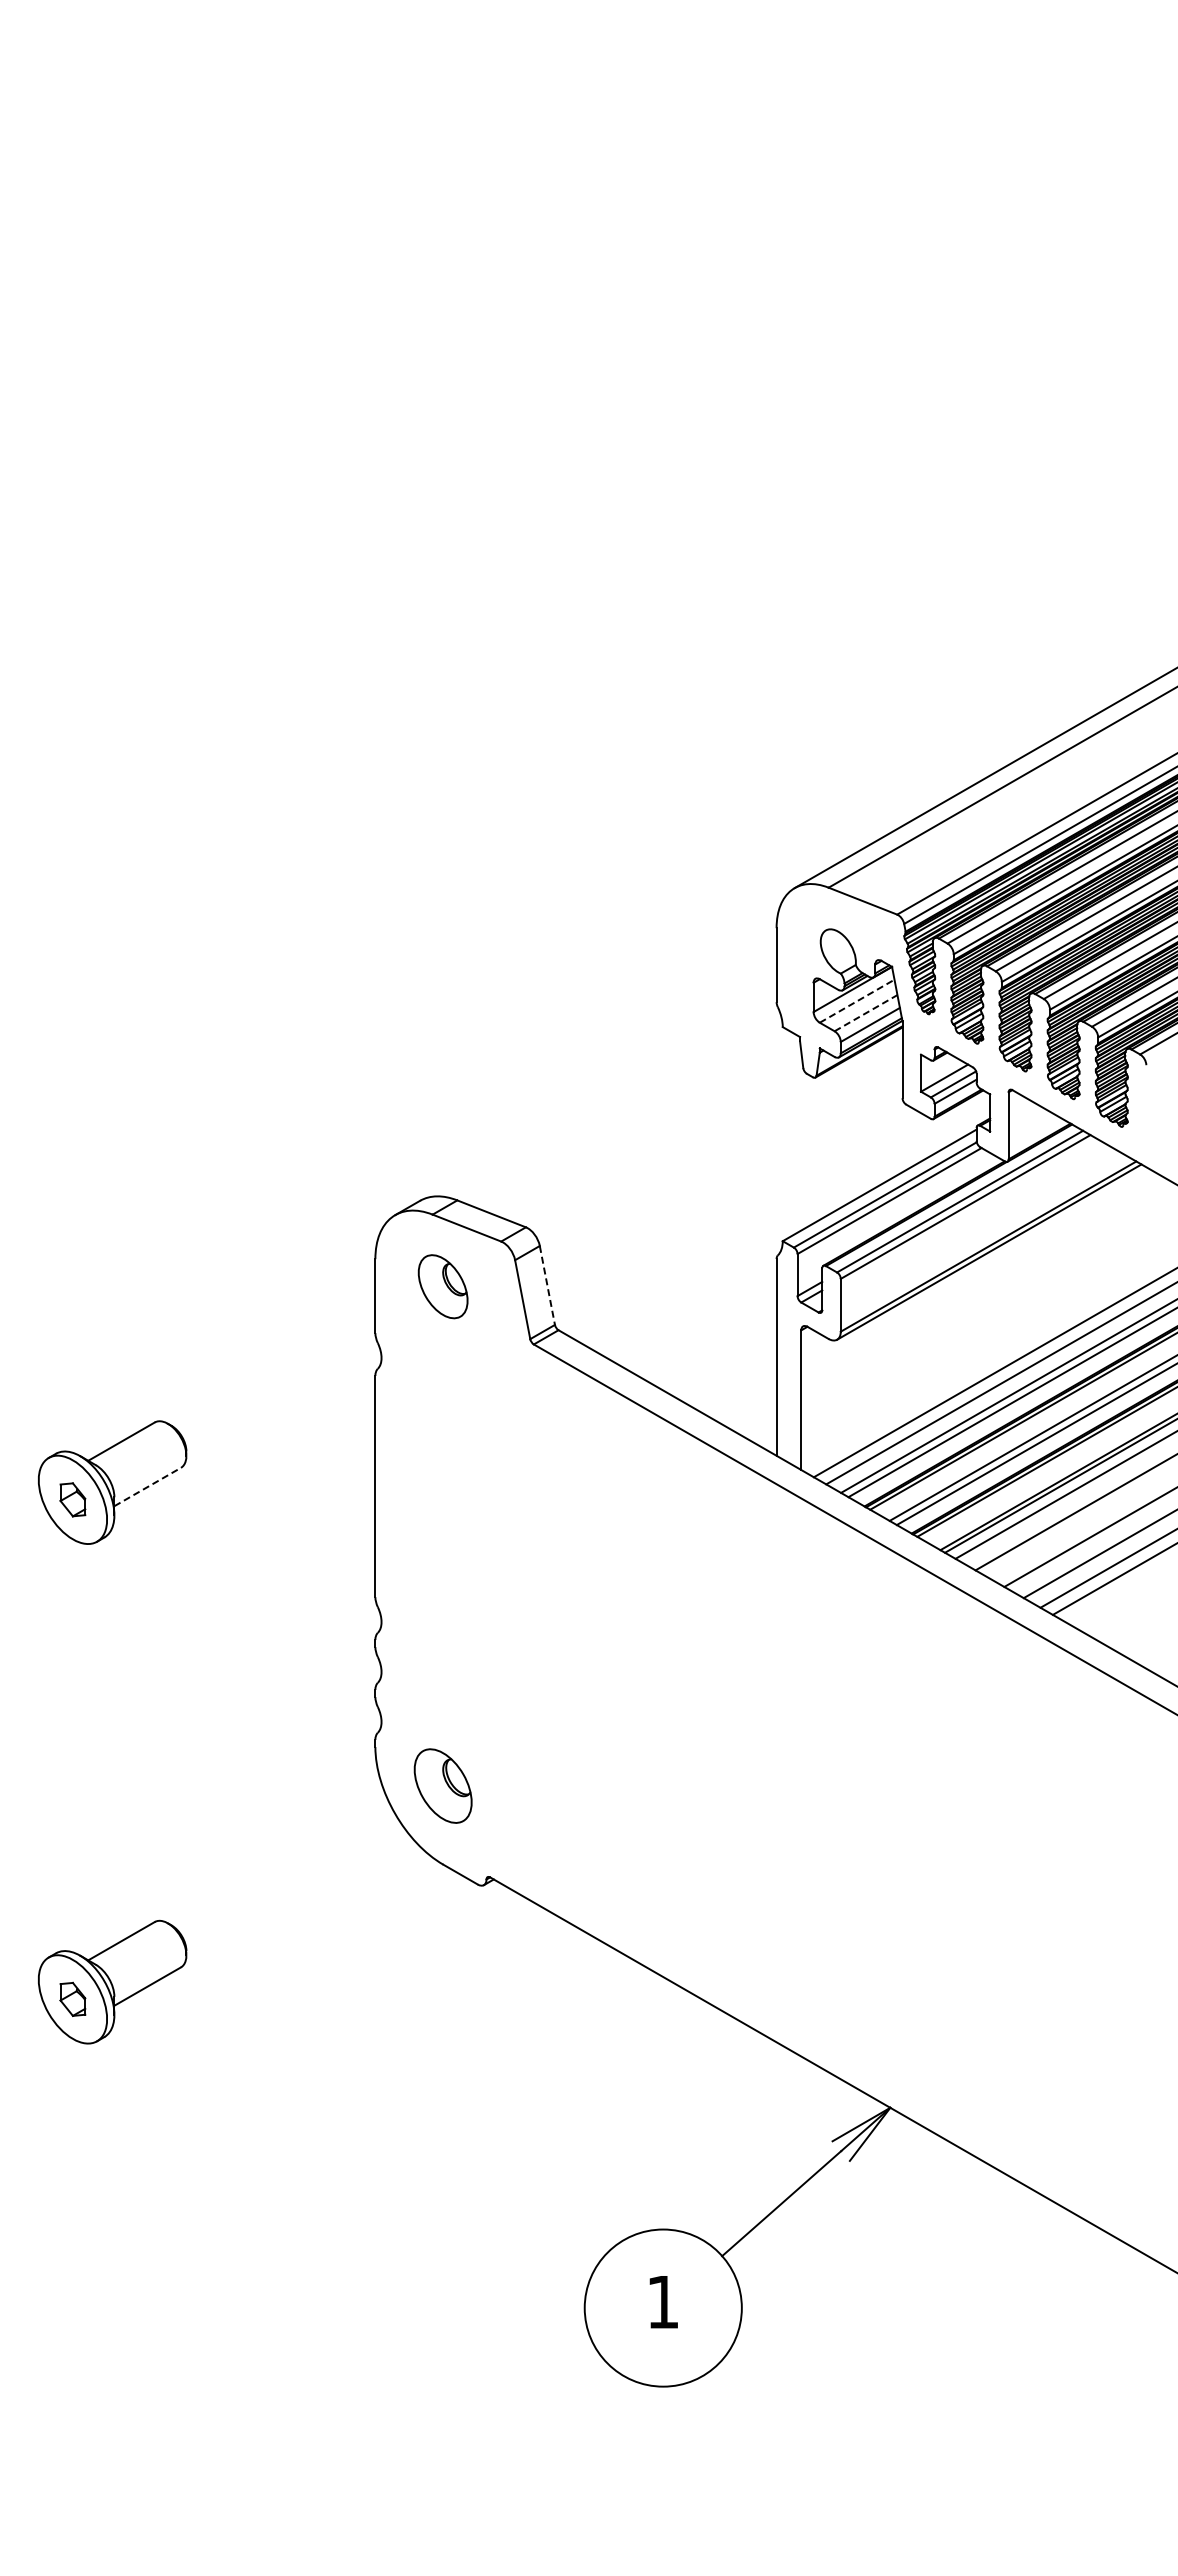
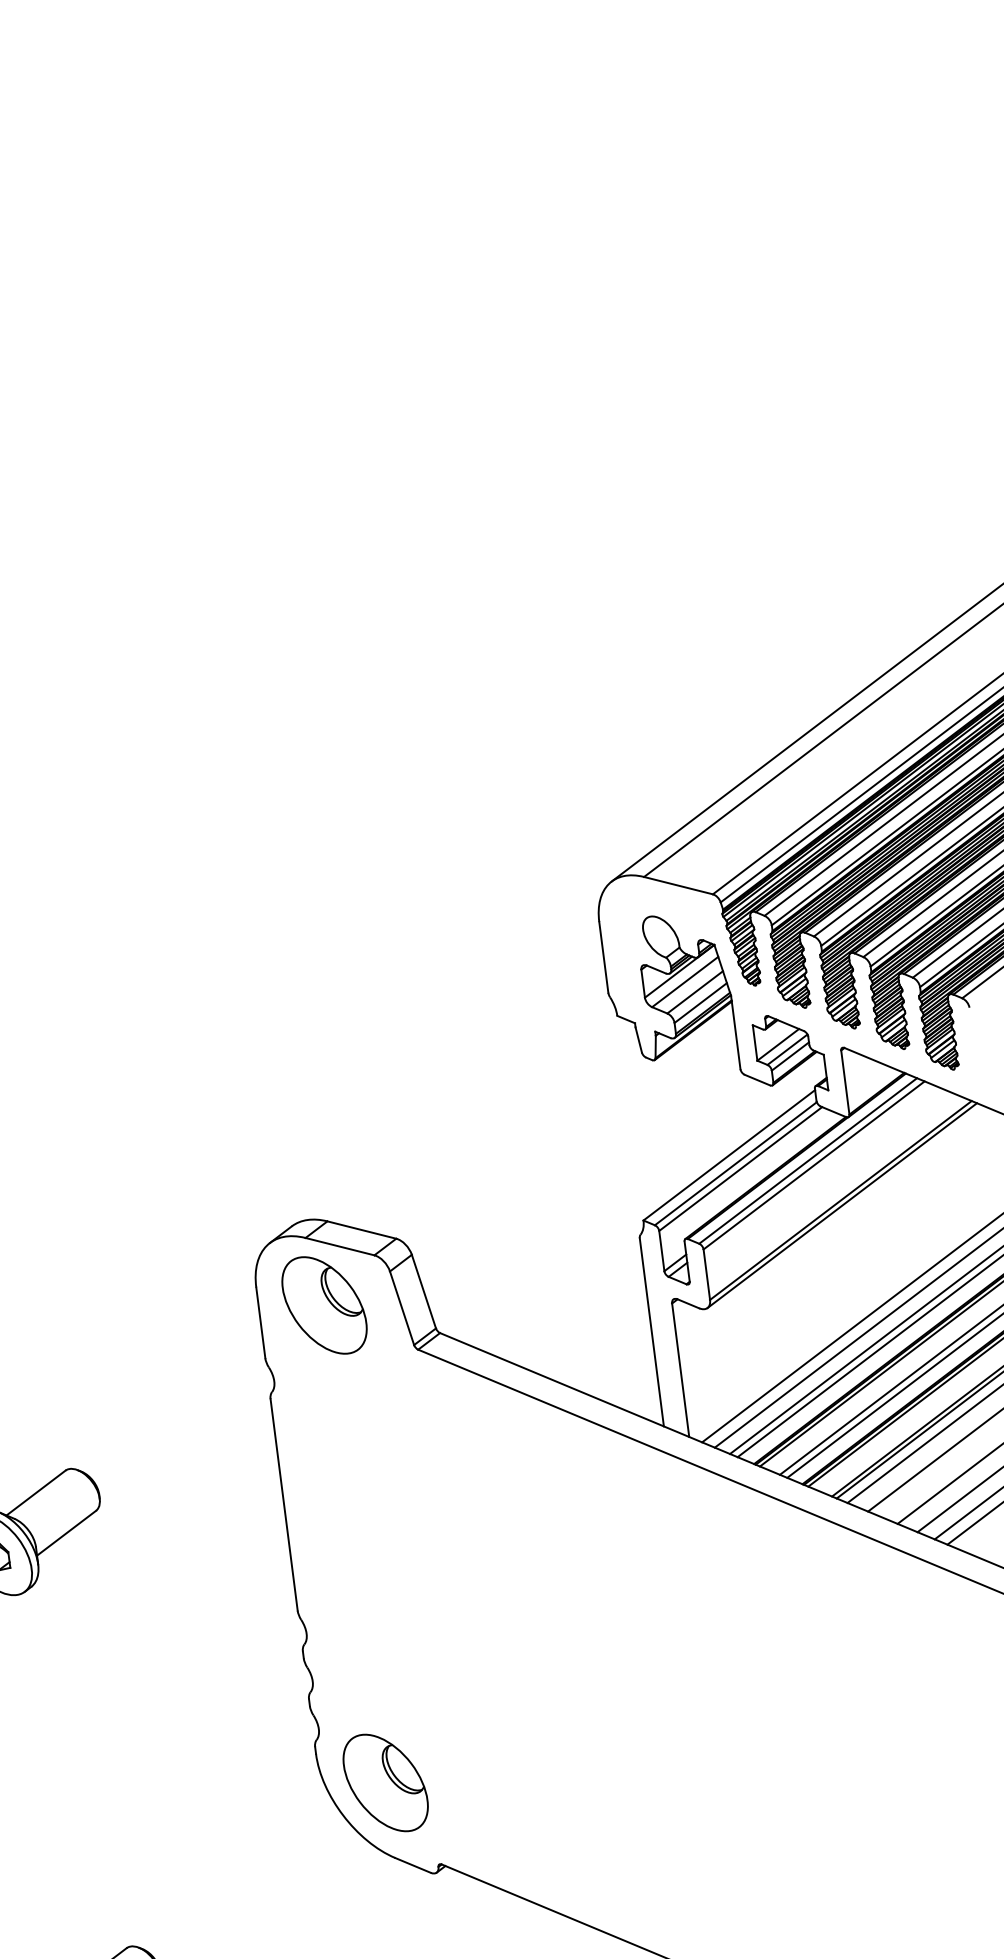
line: (857, 1000) -> (685, 981), dashed -> solid
line: (866, 1012) -> (695, 991), dashed -> solid
line: (547, 1285) -> (424, 1291), dashed -> solid
part: (442, 1286) -> (323, 1305), size x1.67
line: (148, 1486) -> (67, 1532), dashed -> solid
part: (442, 1785) -> (384, 1782), size x1.43

